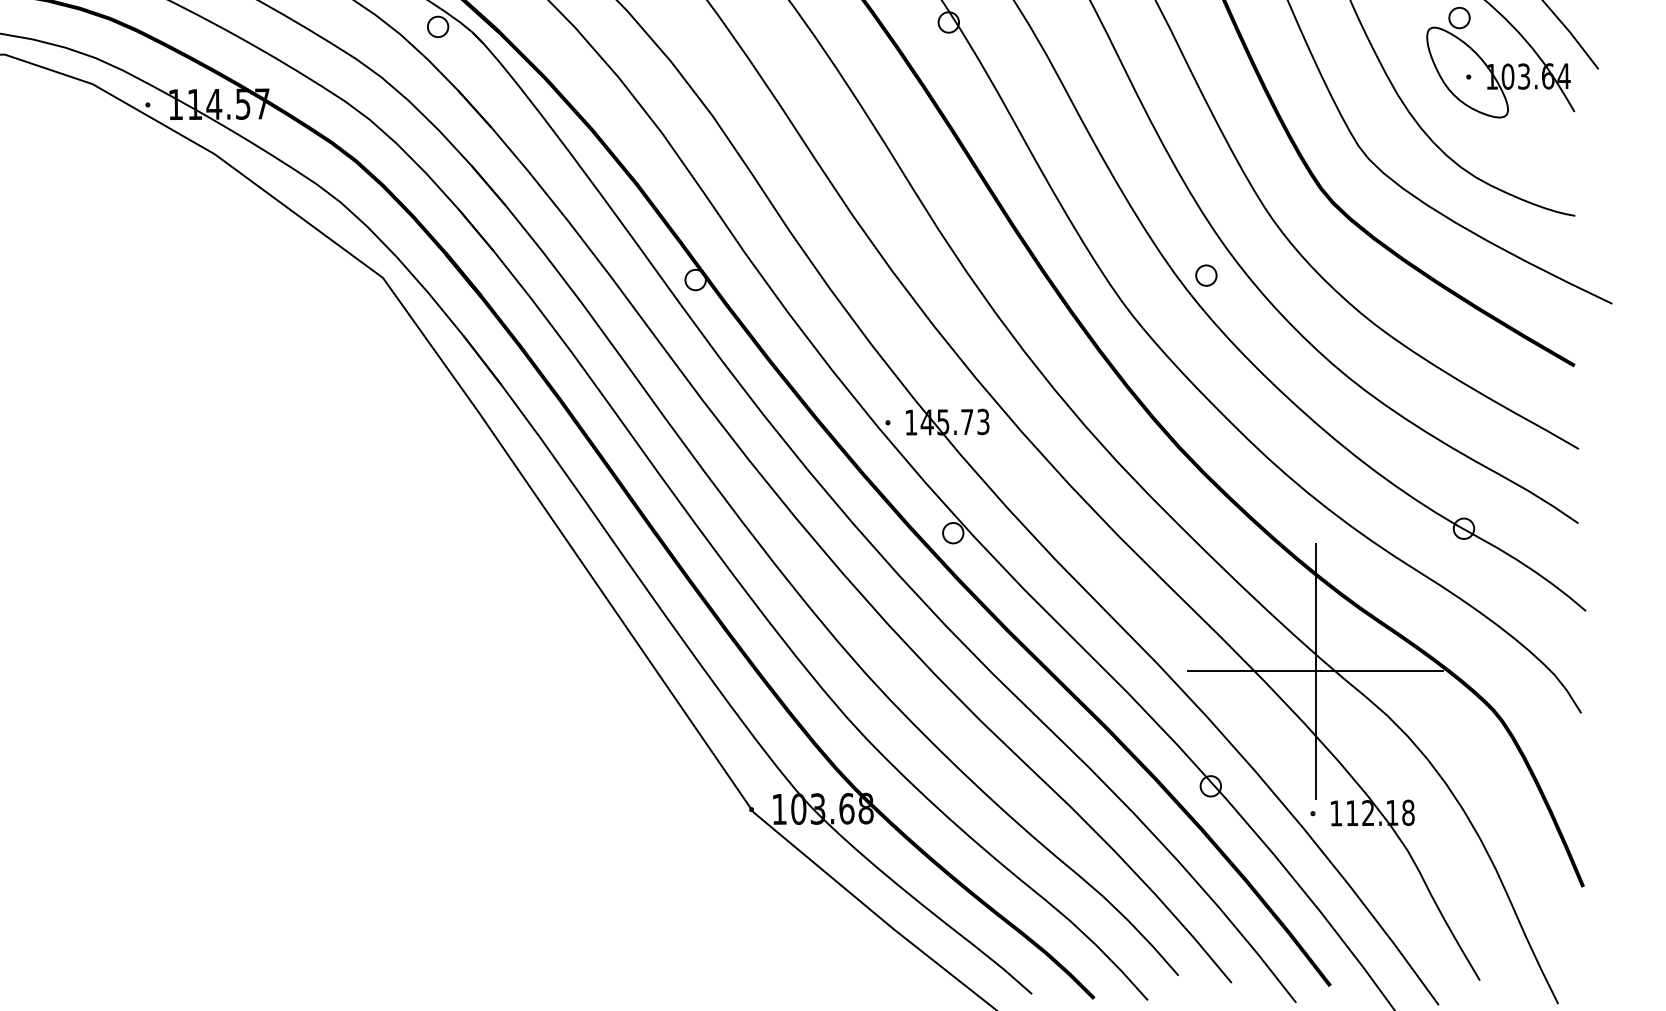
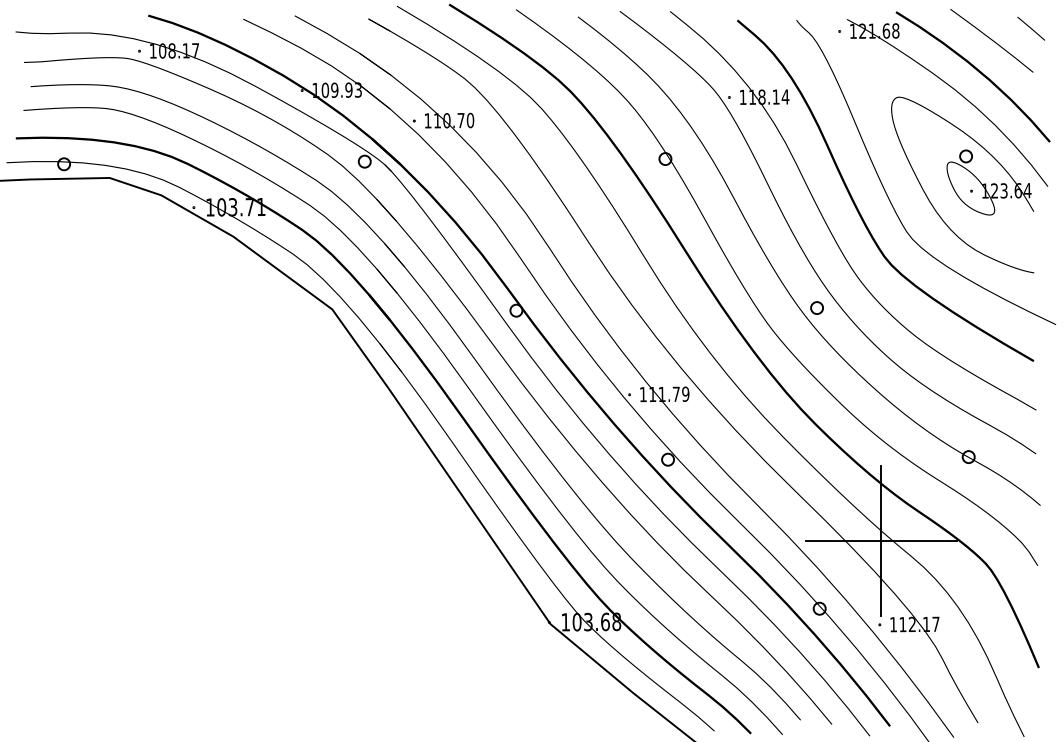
text: (1507, 75) -> (994, 190), 103.64 -> 123.64
text: (228, 104) -> (241, 207), 114.57 -> 103.71
text: (954, 422) -> (668, 394), 145.73 -> 111.79
text: (1407, 813) -> (935, 624), 112.18 -> 112.17

